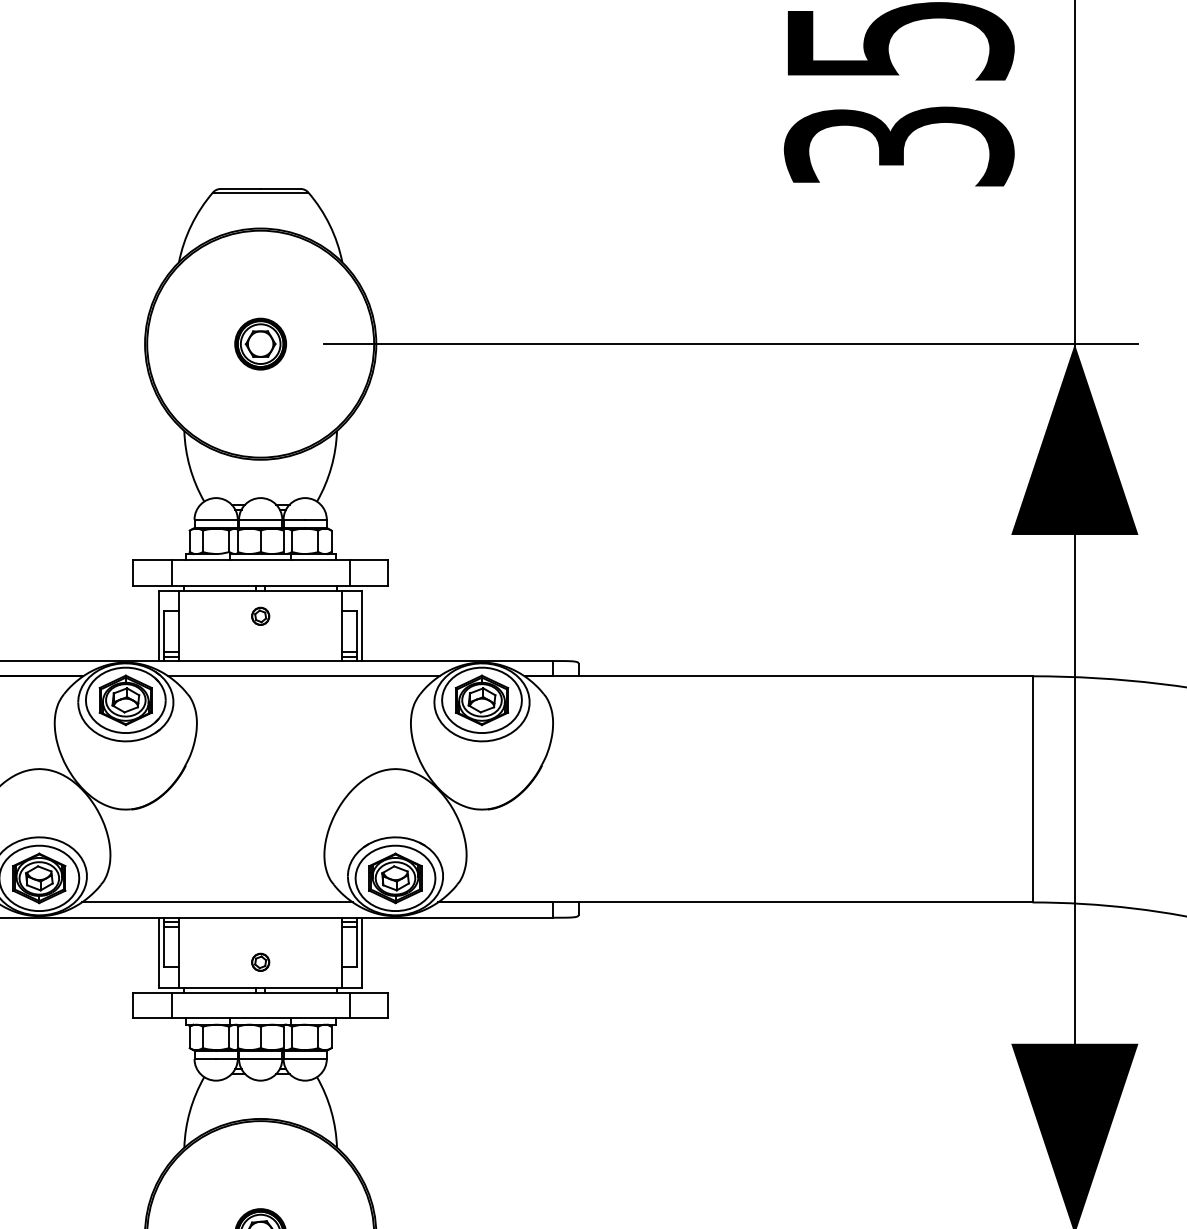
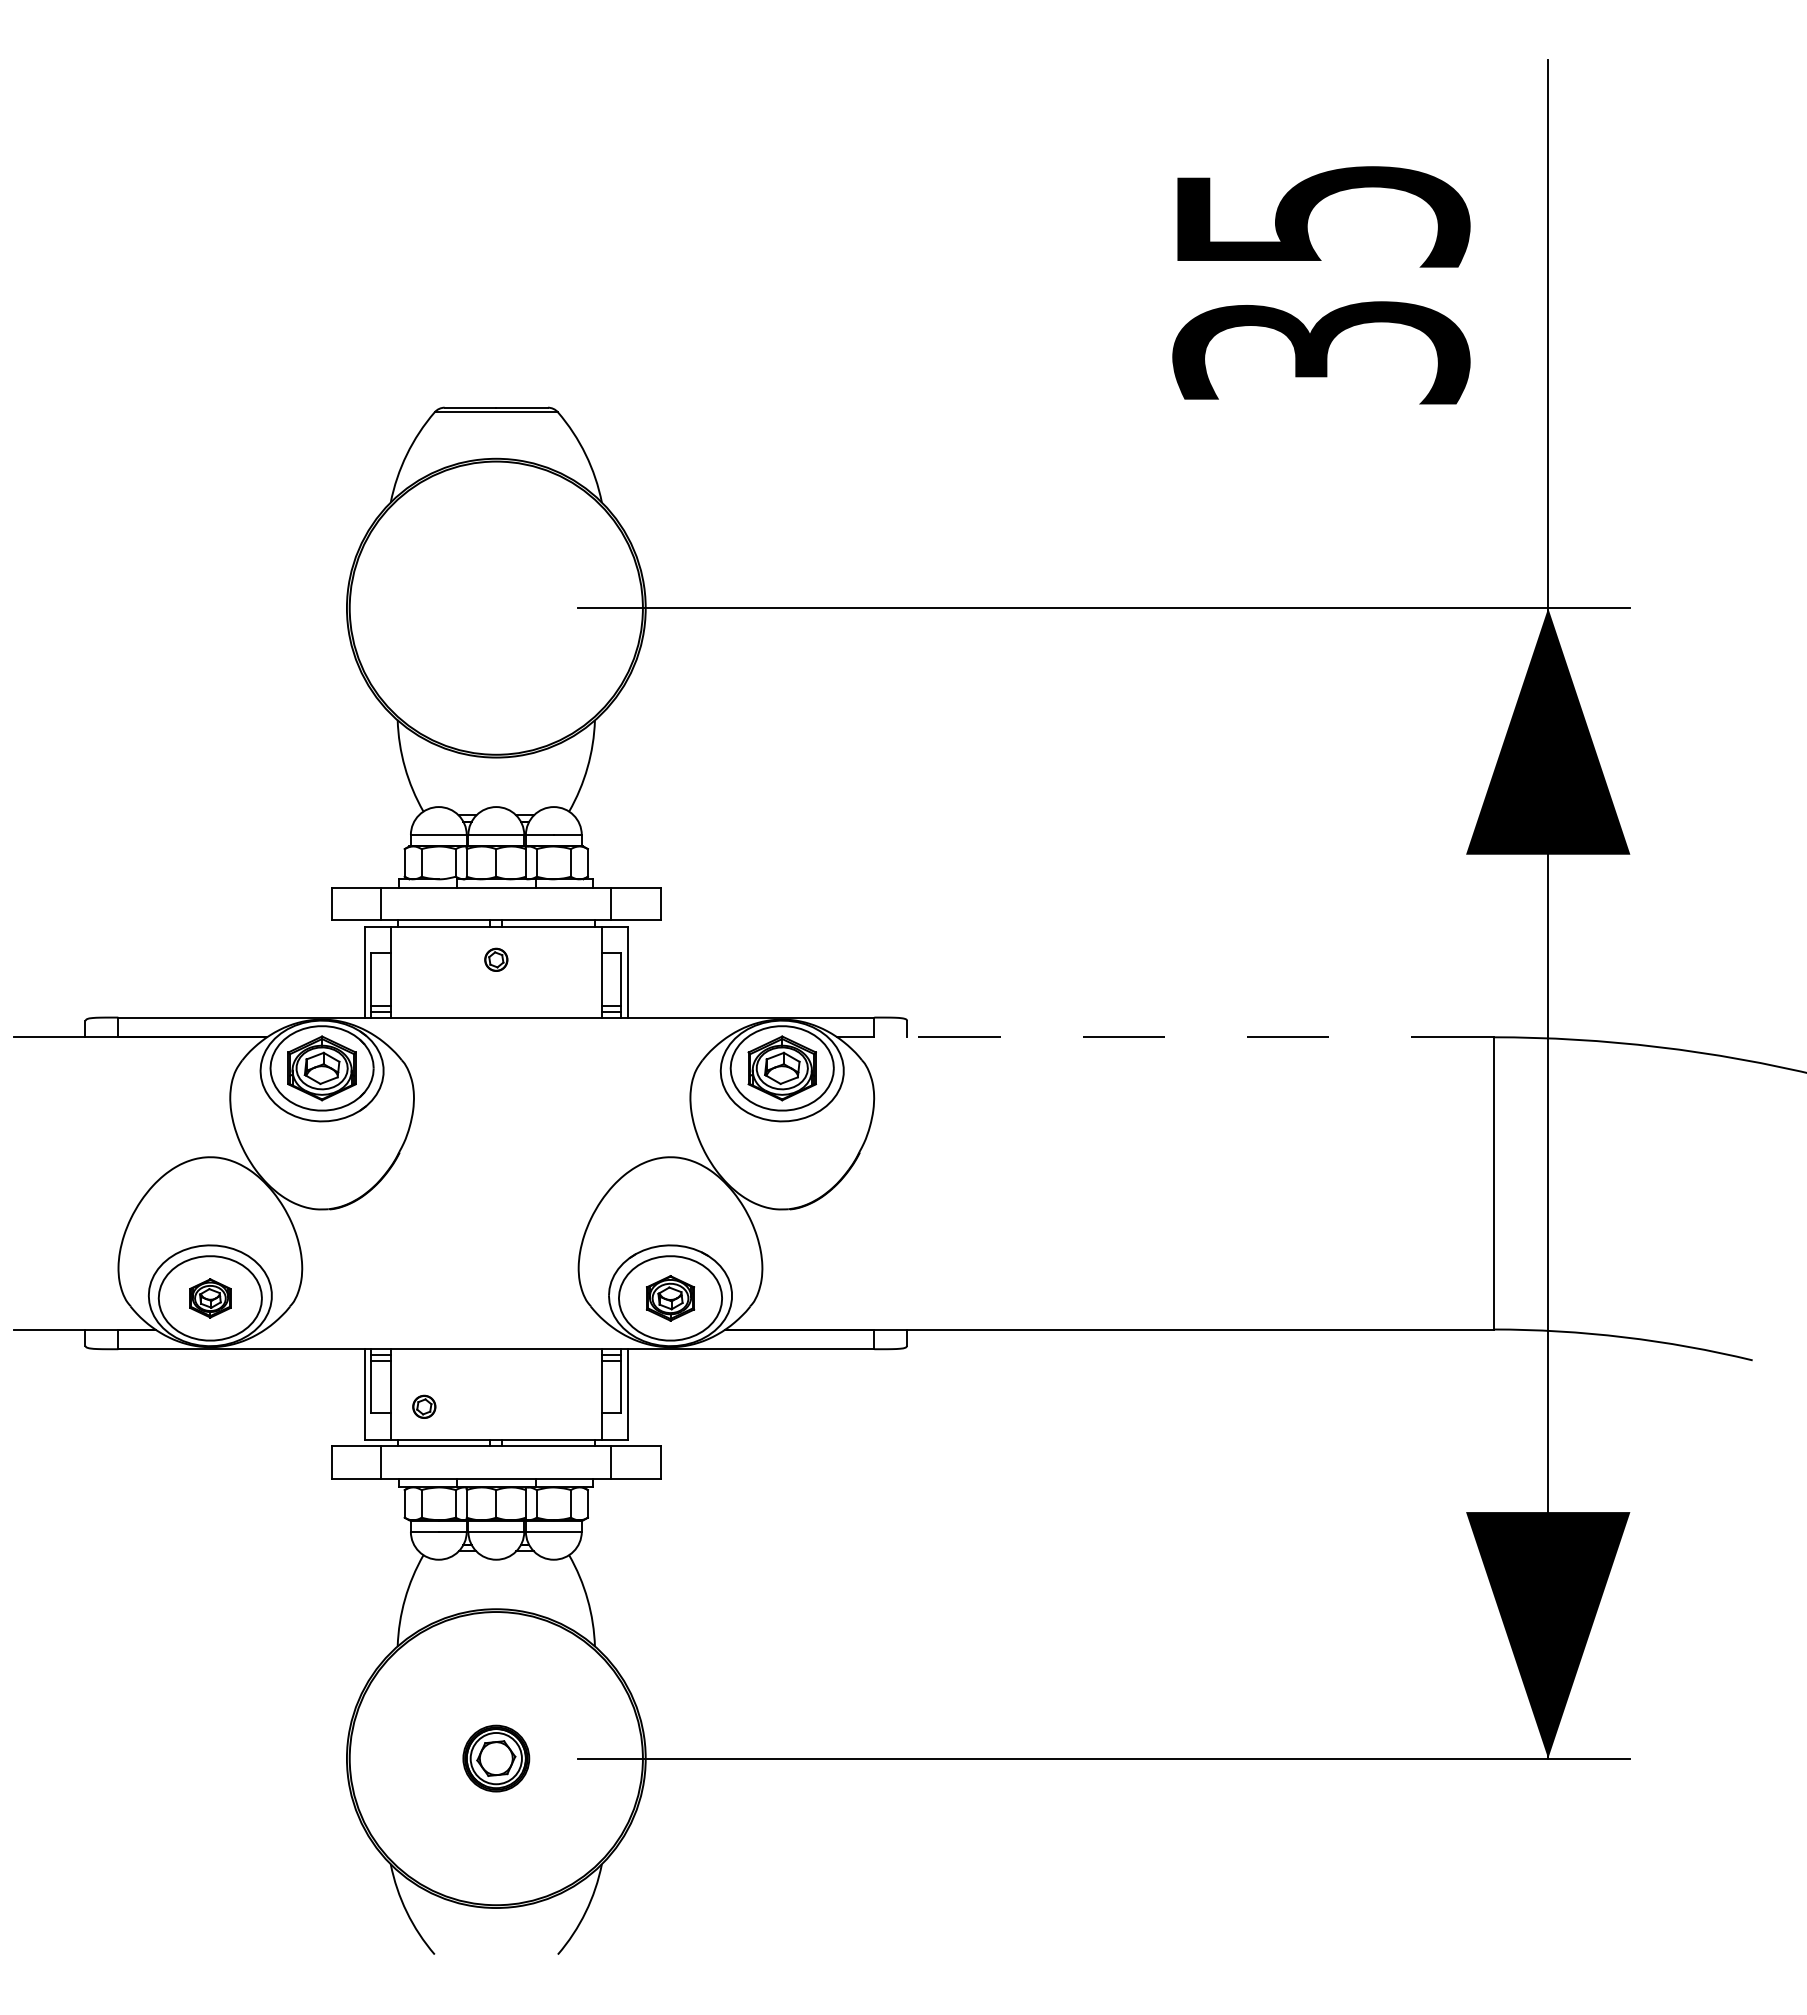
part: (260, 343) -> (496, 607), removed
line: (304, 676) -> (552, 1037), removed
line: (777, 676) -> (1164, 1037), solid -> dashed
part: (39, 878) -> (210, 1298), size x0.6
part: (395, 878) -> (670, 1298), size x0.7
line: (217, 902) -> (440, 1329), removed
part: (260, 962) -> (424, 1406), moved

